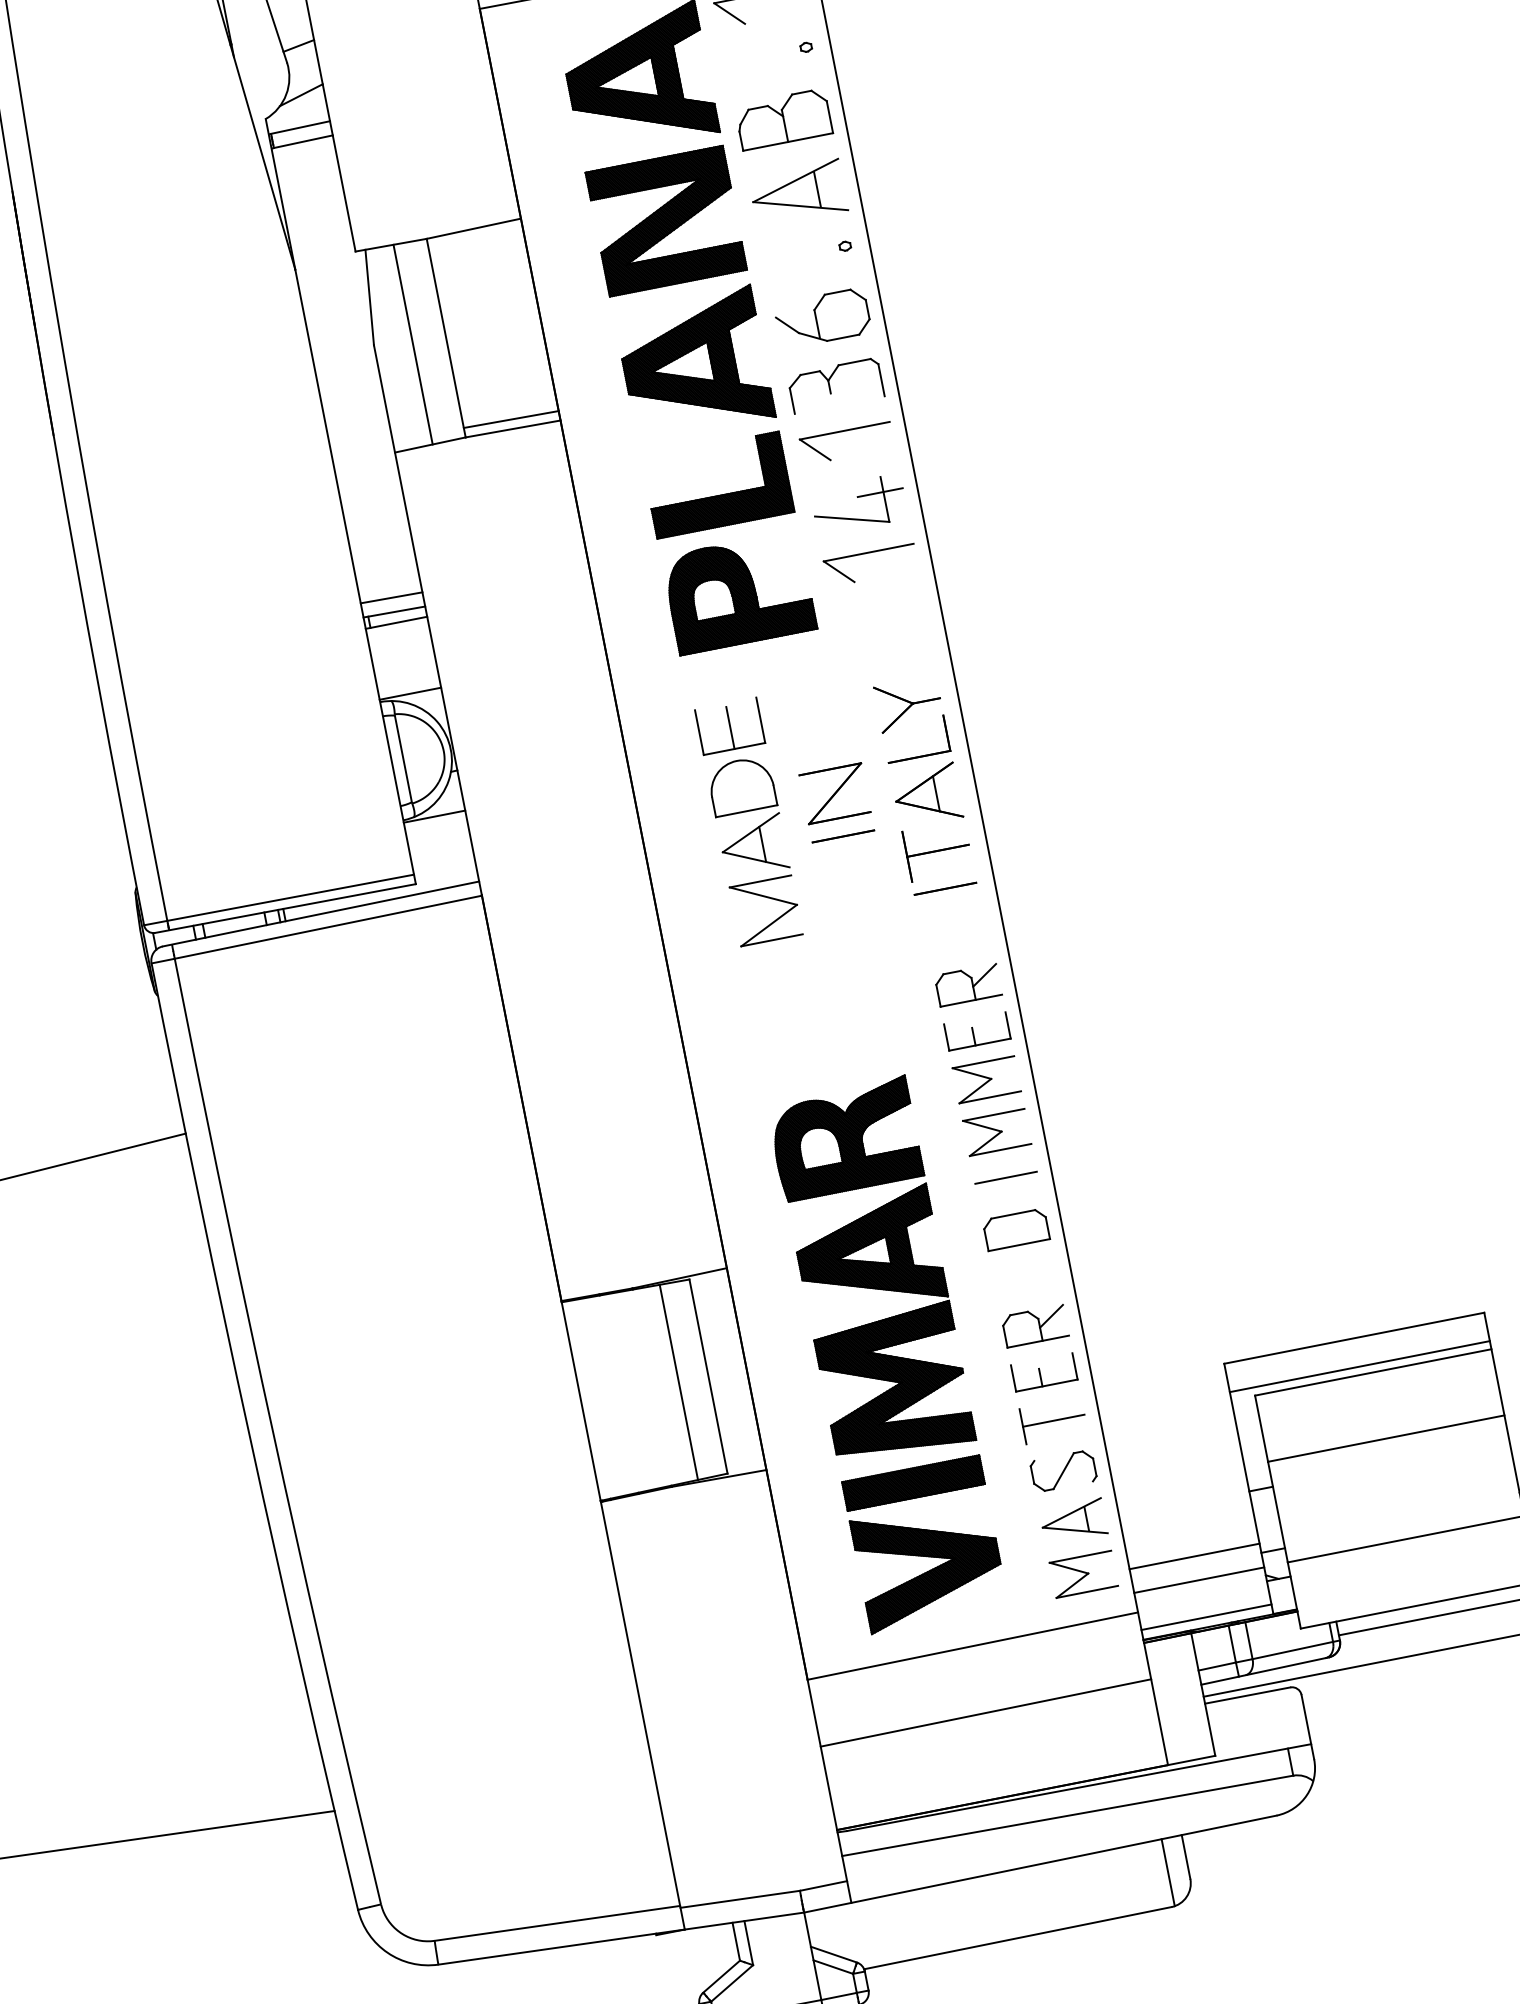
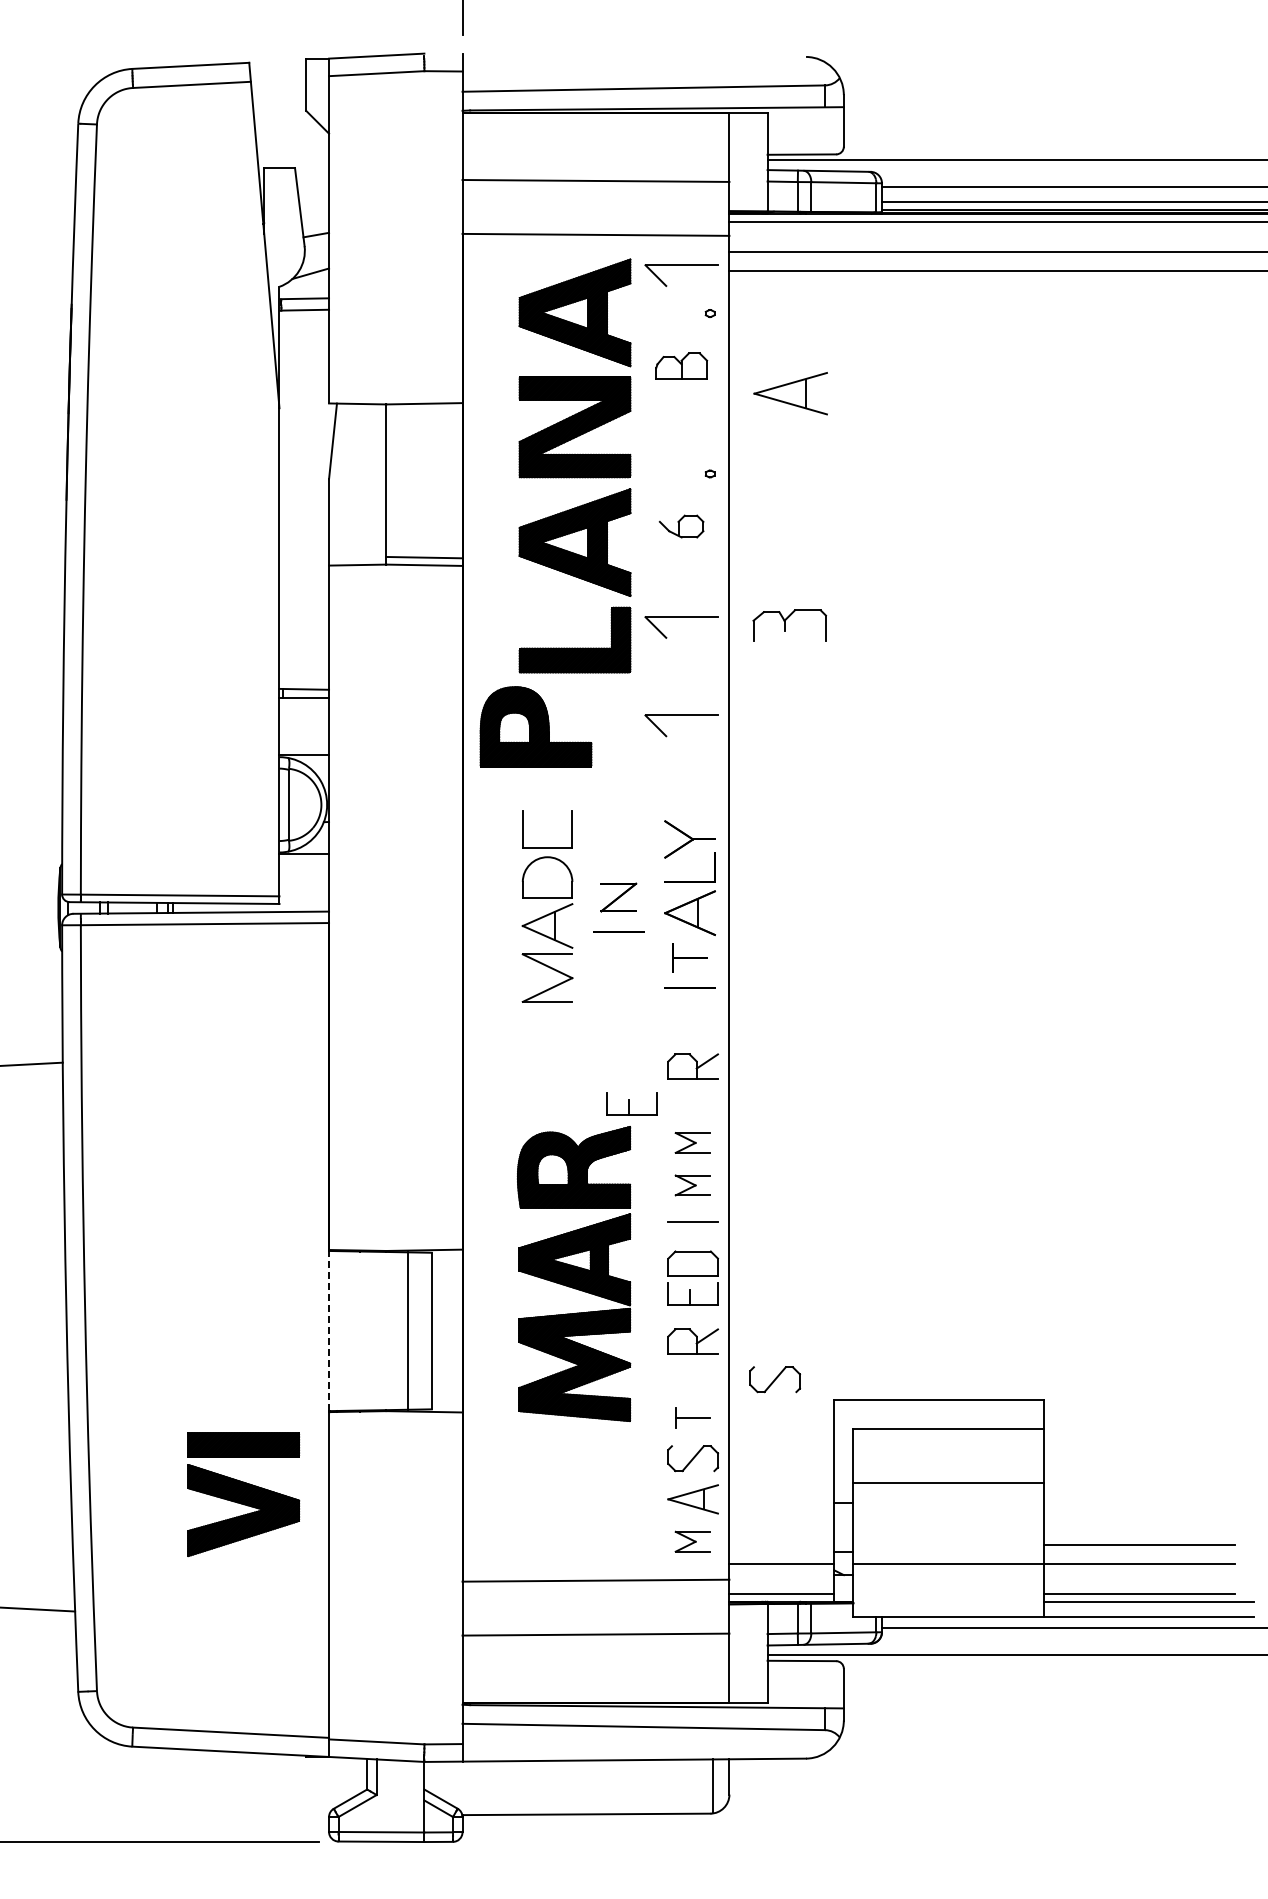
part: (783, 118) -> (681, 365), size x0.7
part: (797, 193) -> (790, 393), moved
part: (822, 318) -> (681, 526), size x0.6
line: (413, 344) -> (359, 484), removed
part: (835, 385) -> (789, 625), moved
part: (858, 504) -> (681, 676), removed
part: (738, 592) -> (535, 726), moved
line: (391, 597) -> (304, 677), removed
line: (730, 727) -> (547, 830), removed
part: (834, 793) -> (618, 897), size x0.7
part: (937, 850) -> (689, 957), size x0.7
part: (976, 1031) -> (631, 1103), moved
part: (985, 1079) -> (692, 1142), size x0.7
part: (996, 1132) -> (692, 1185), size x0.7
part: (1145, 1353) -> (774, 1379), added
line: (1360, 1366) -> (939, 1422), removed
part: (1043, 1371) -> (692, 1293), moved
line: (581, 1400) -> (329, 1330), solid -> dashed
part: (1052, 1420) -> (692, 1417), size x0.7
part: (925, 1544) -> (243, 1494), moved
line: (1194, 1556) -> (781, 1544), removed
part: (1082, 1574) -> (692, 1541), size x0.7

